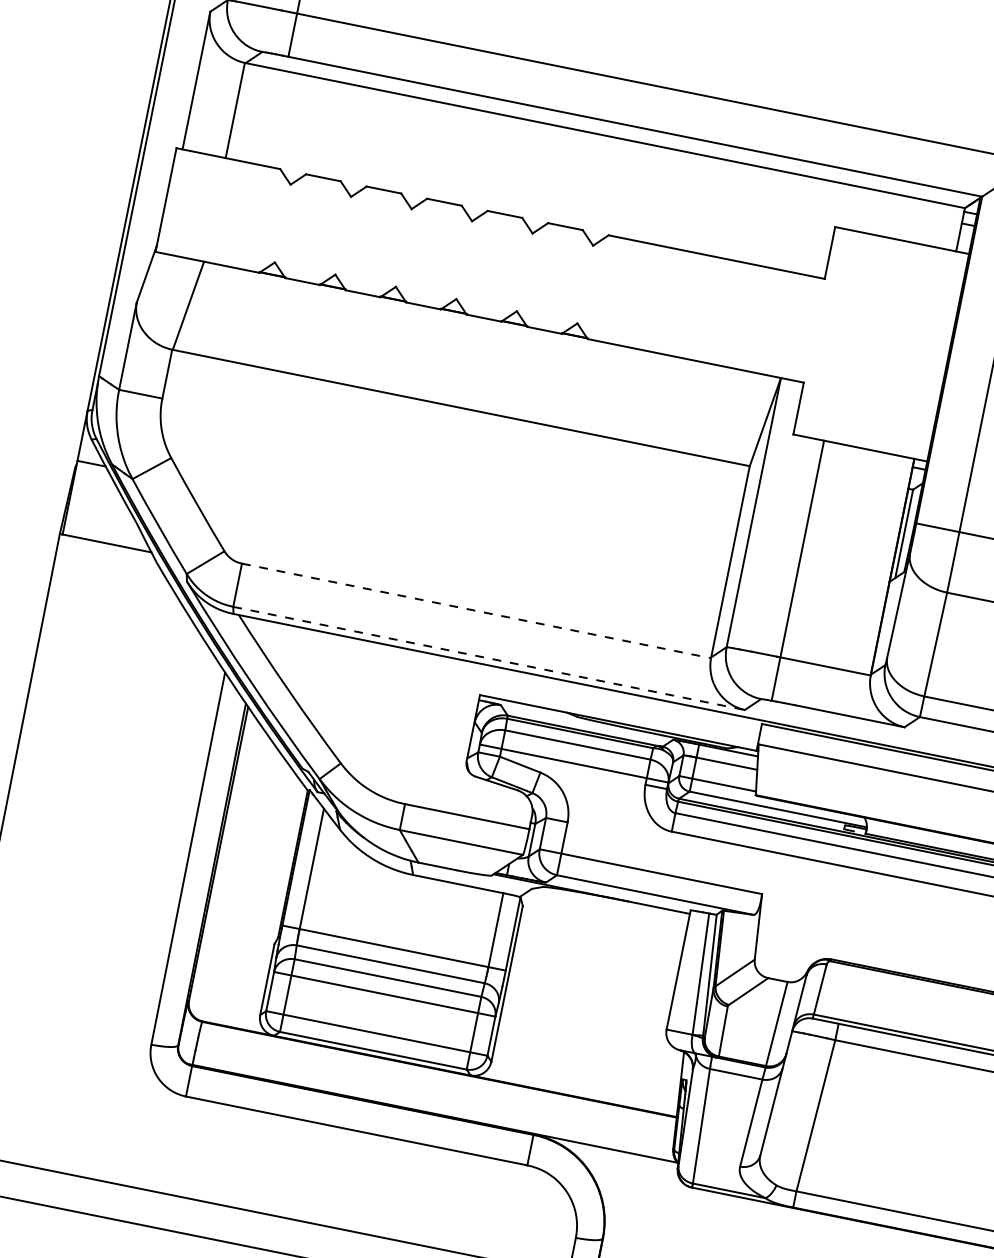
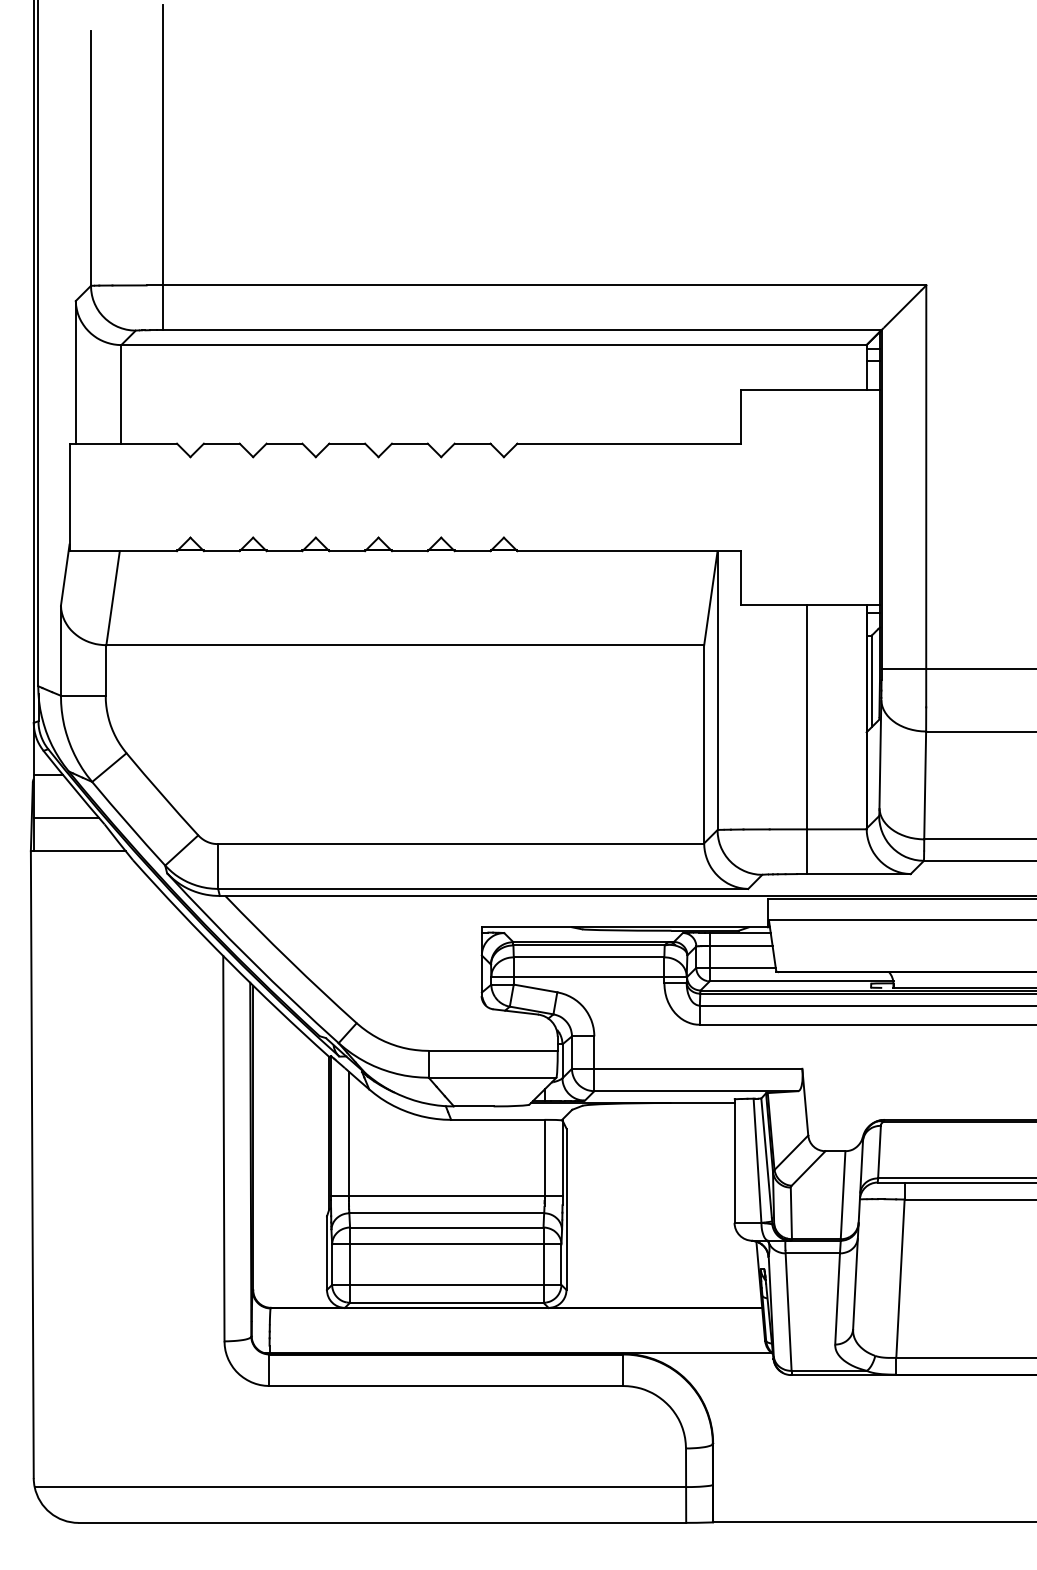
line: (100, 509) -> (66, 818), added
line: (798, 570) -> (807, 739), moved
line: (476, 611) -> (461, 844), dashed -> solid
line: (489, 658) -> (483, 888), dashed -> solid

